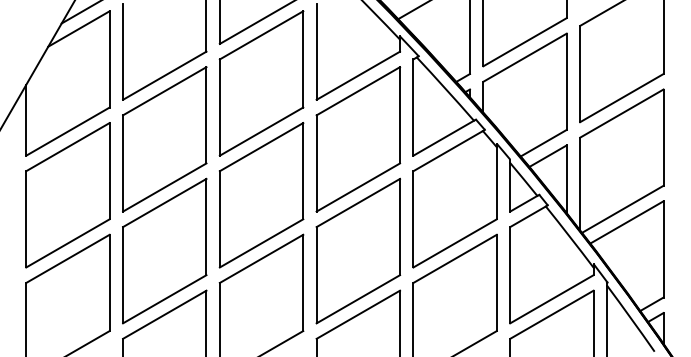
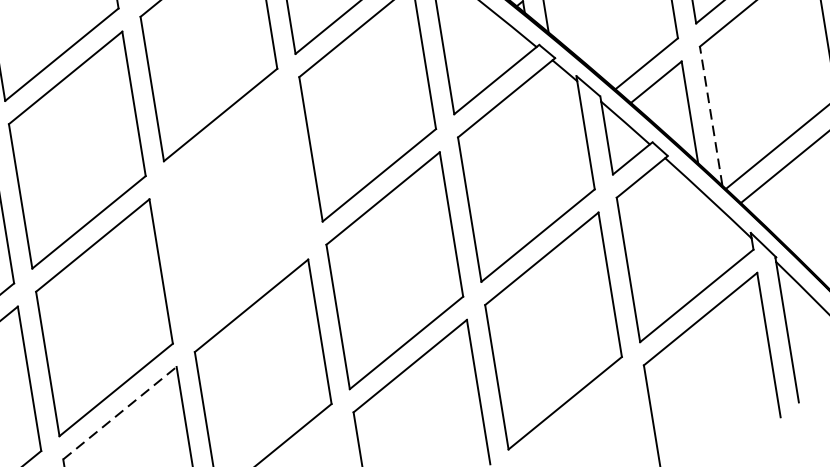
line: (580, 183) -> (711, 115), solid -> dashed
part: (261, 195) -> (236, 210), removed
line: (165, 314) -> (120, 412), solid -> dashed

